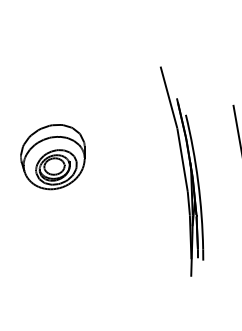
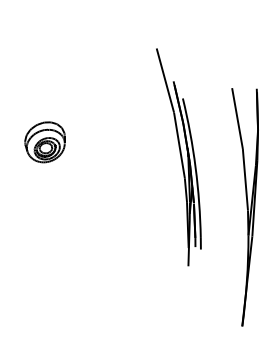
part: (52, 157) -> (44, 142), size x0.6

